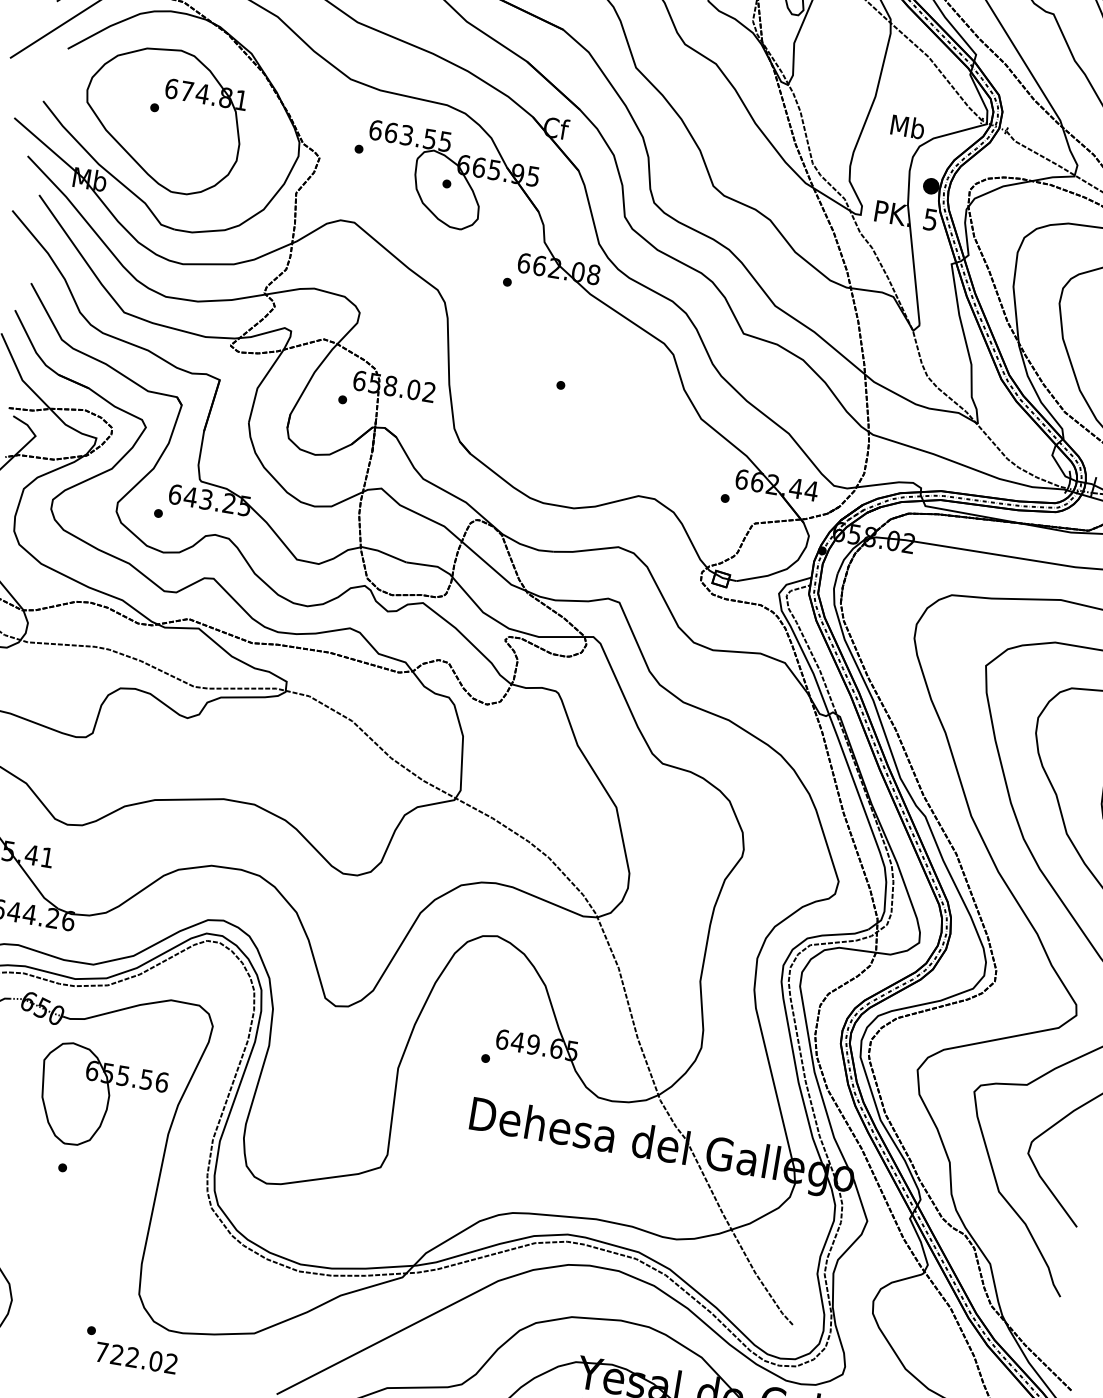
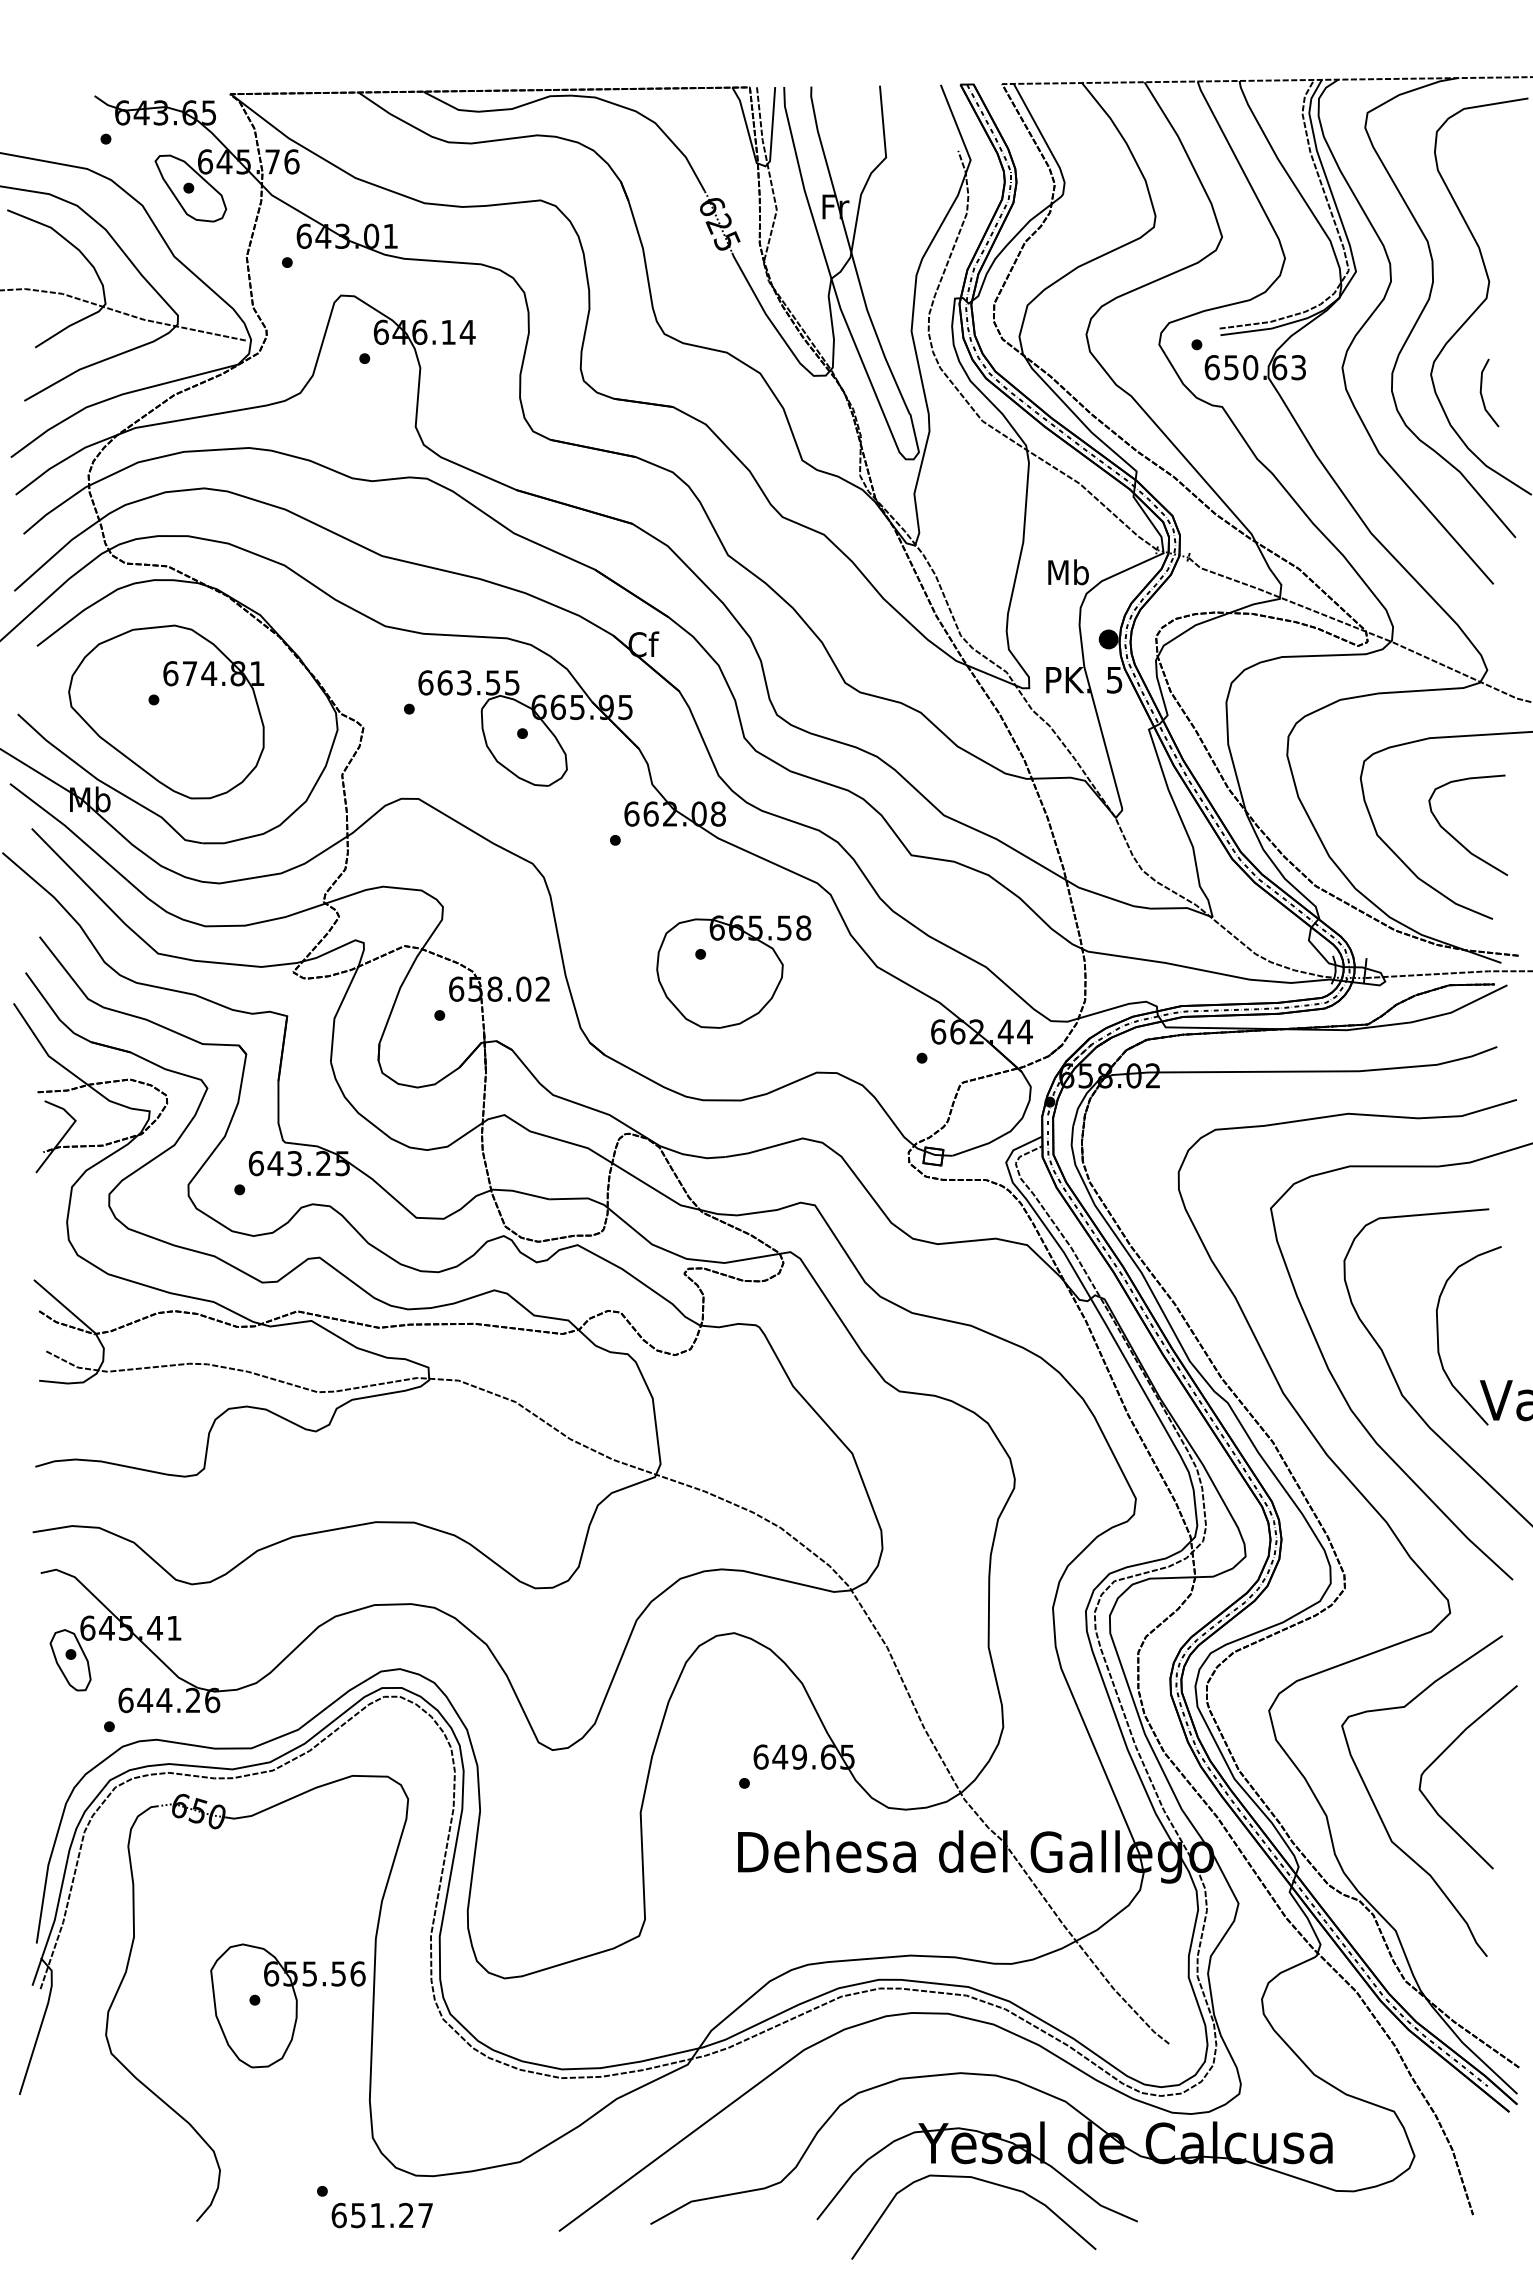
part: (585, 403) -> (733, 971), added
part: (101, 1098) -> (287, 2005), moved
text: (135, 1358) -> (381, 2215), 722.02 -> 651.27

